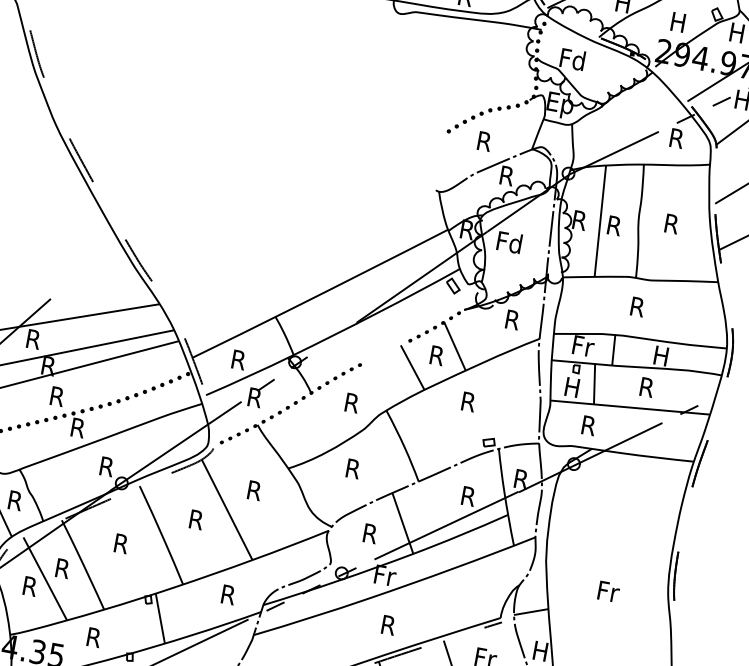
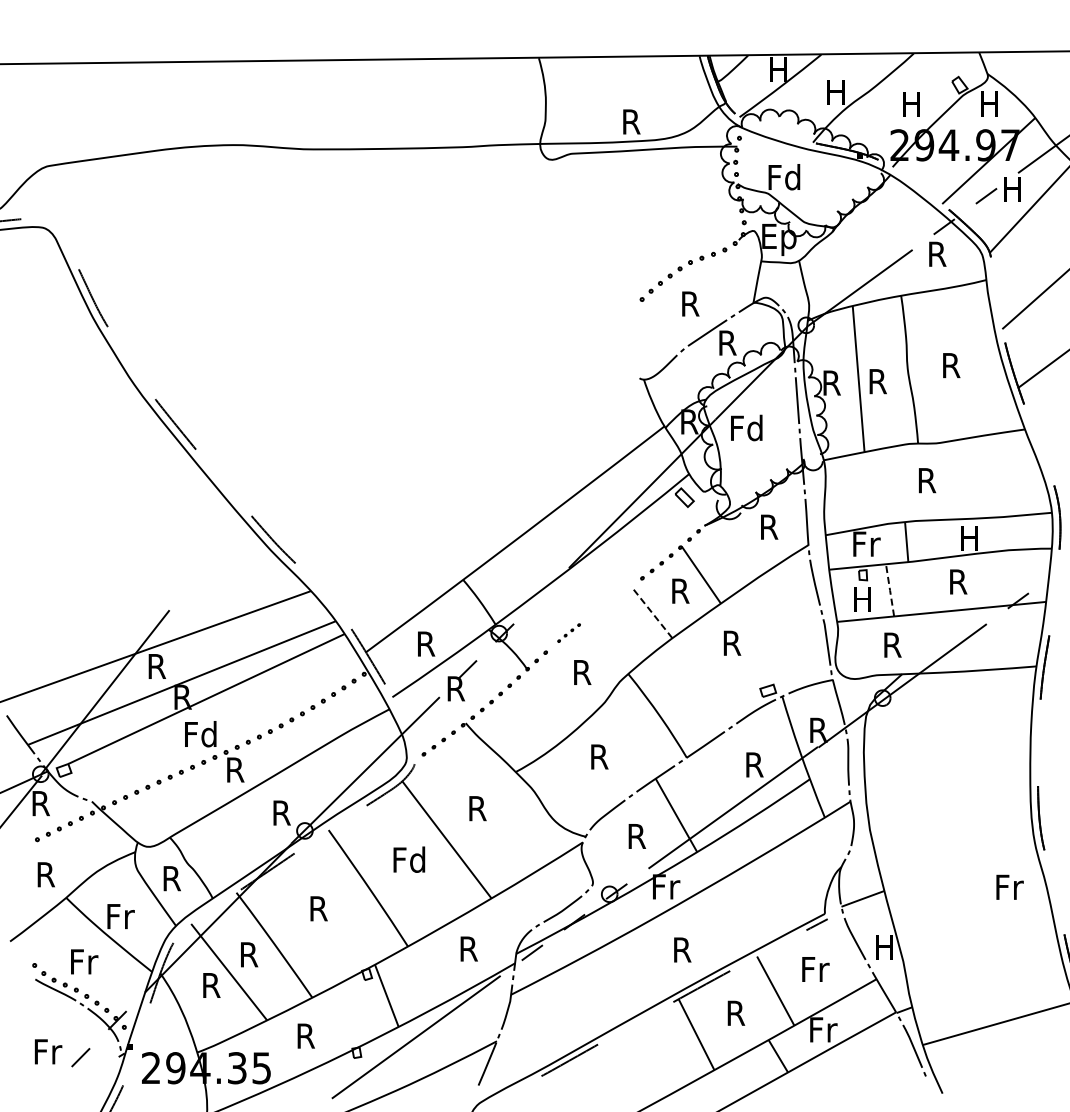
line: (412, 367) -> (651, 612), solid -> dashed
part: (347, 371) -> (568, 632), size x0.7
line: (594, 384) -> (890, 590), solid -> dashed
text: (56, 396) -> (200, 734), R -> Fd
text: (196, 519) -> (409, 859), R -> Fd
text: (608, 591) -> (1009, 886), moved

